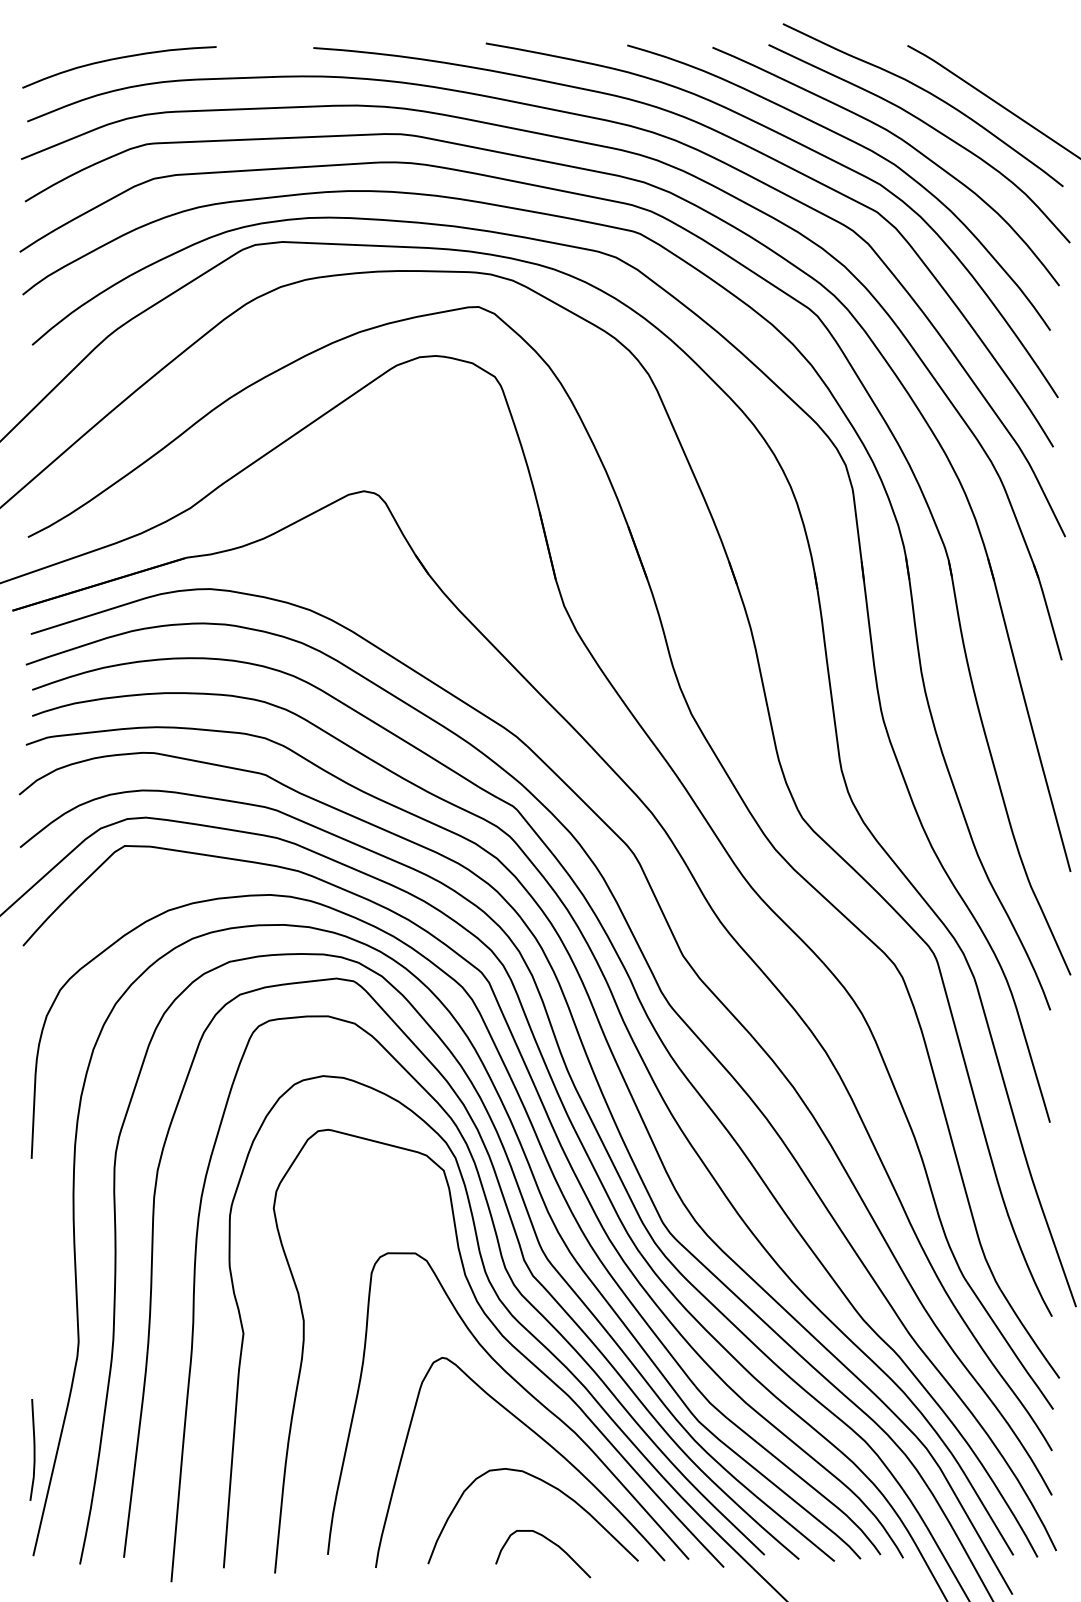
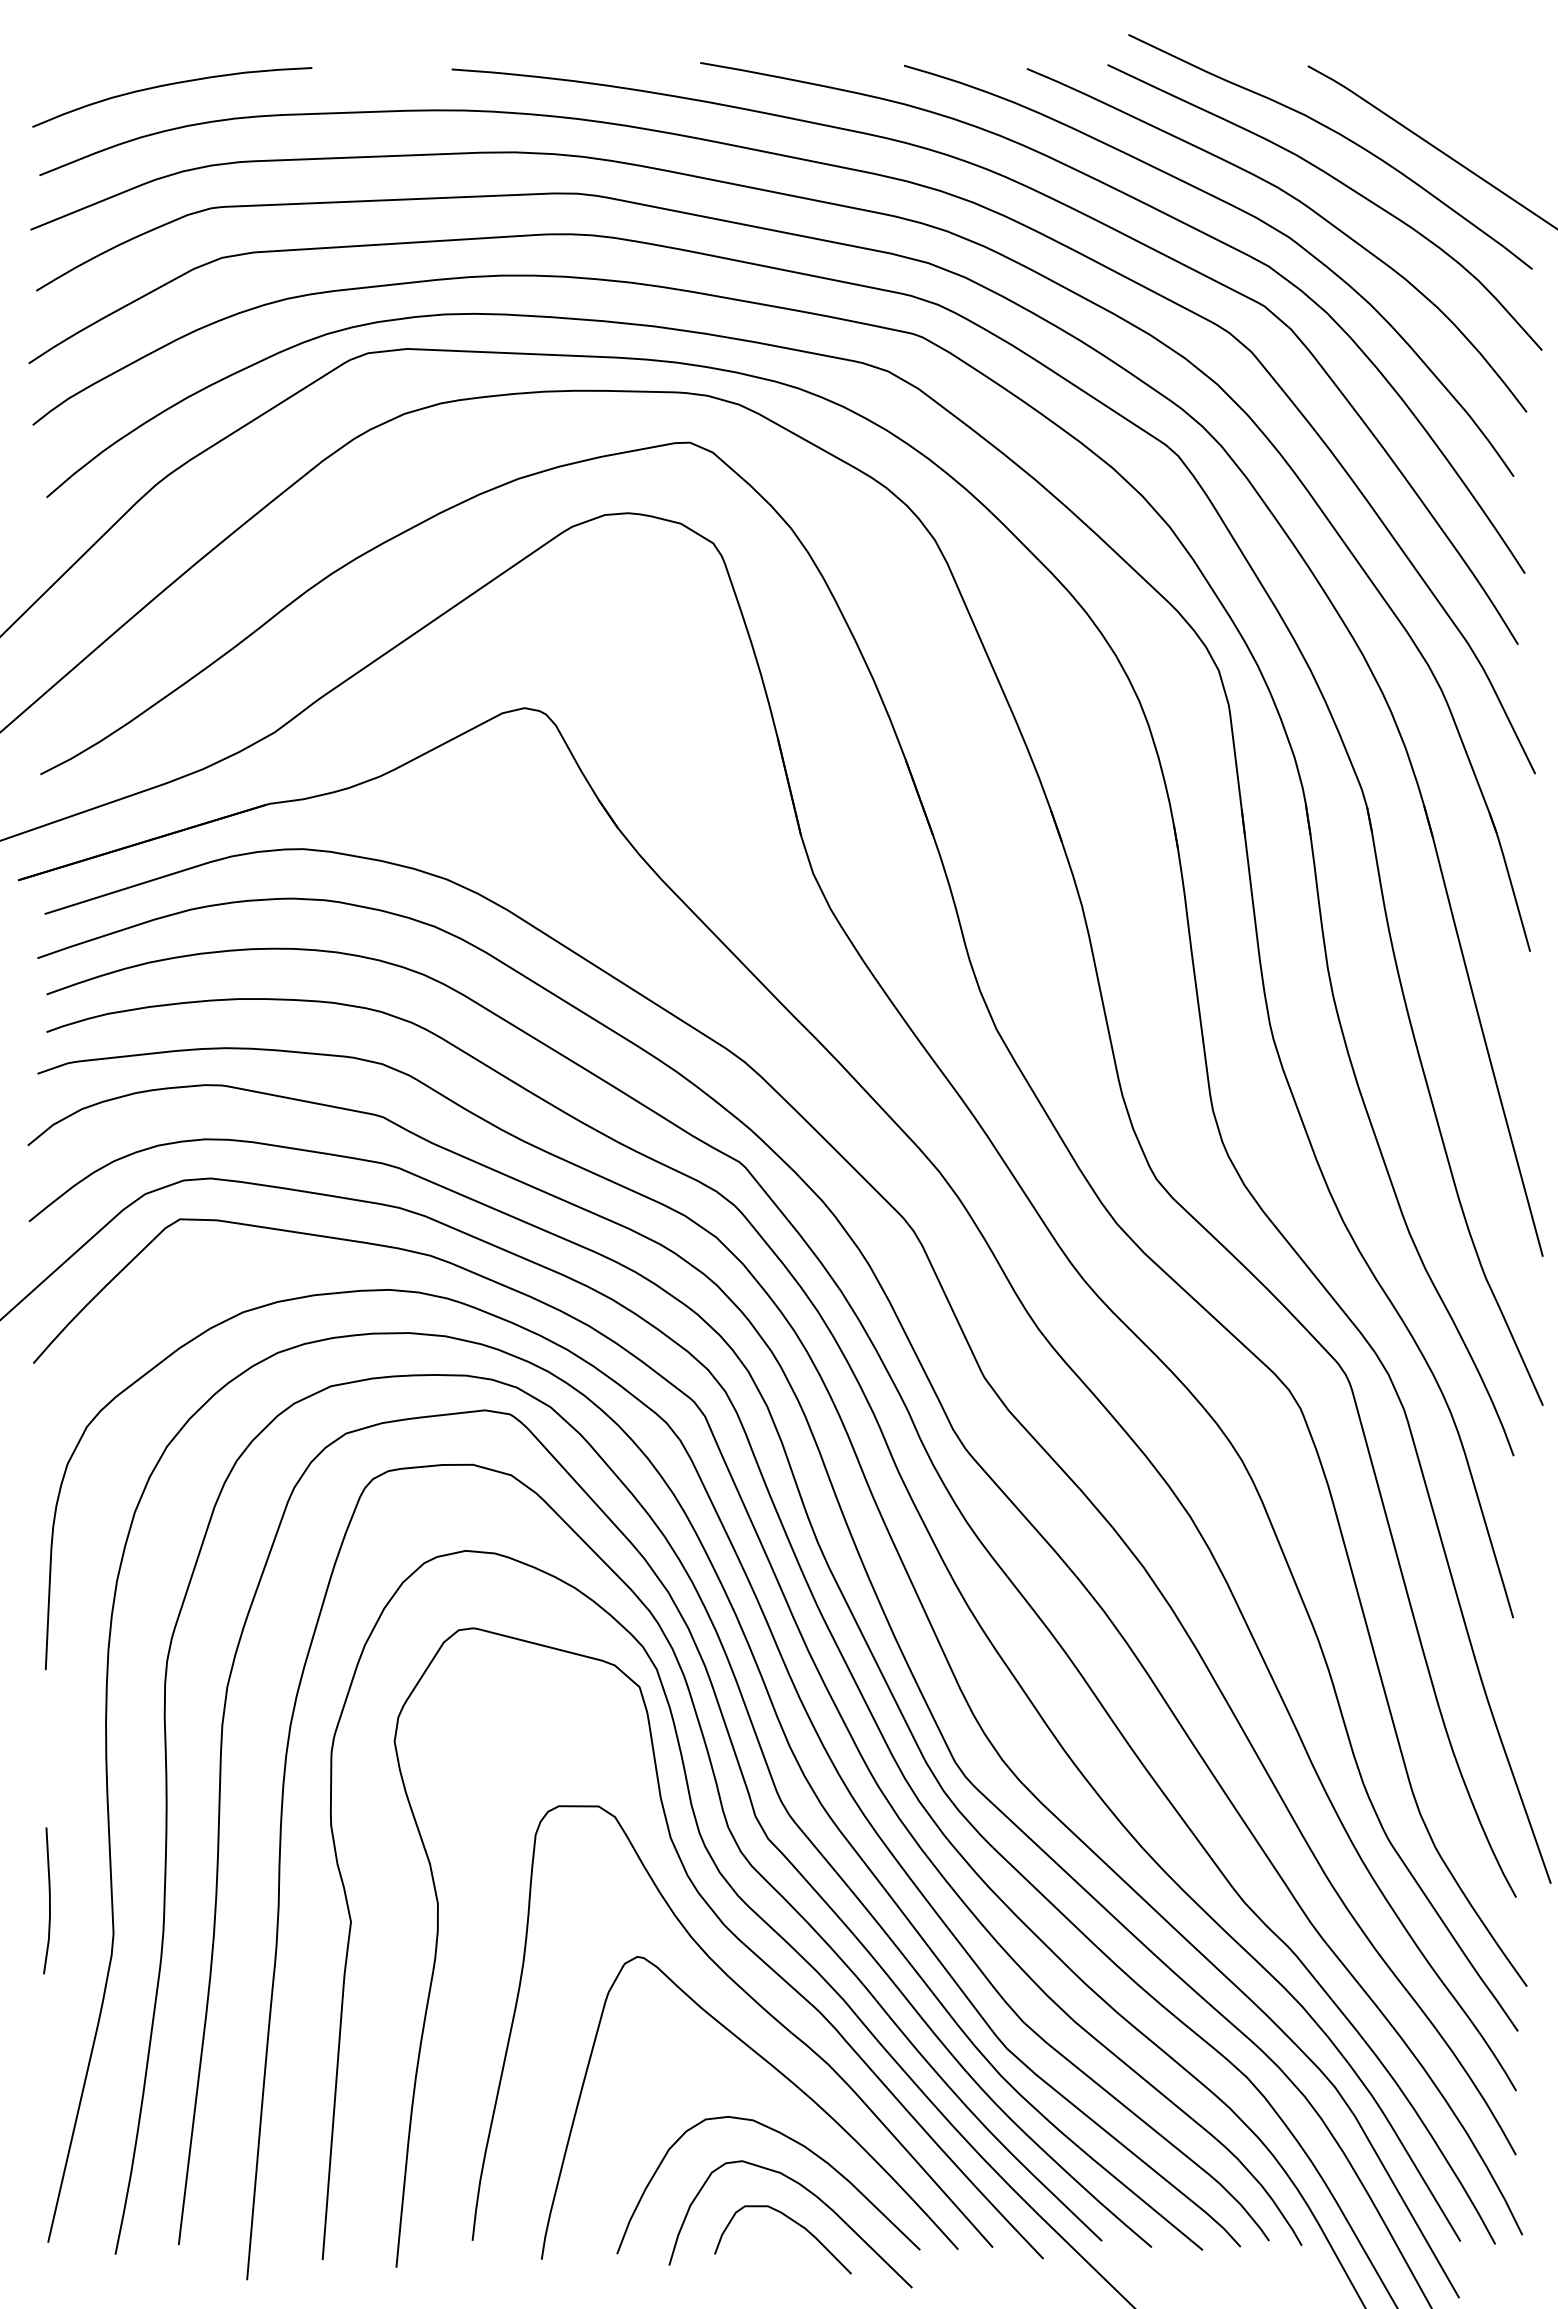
curve: (33, 1449) -> (48, 1900), moved
curve: (562, 1522) -> (810, 2194), added

